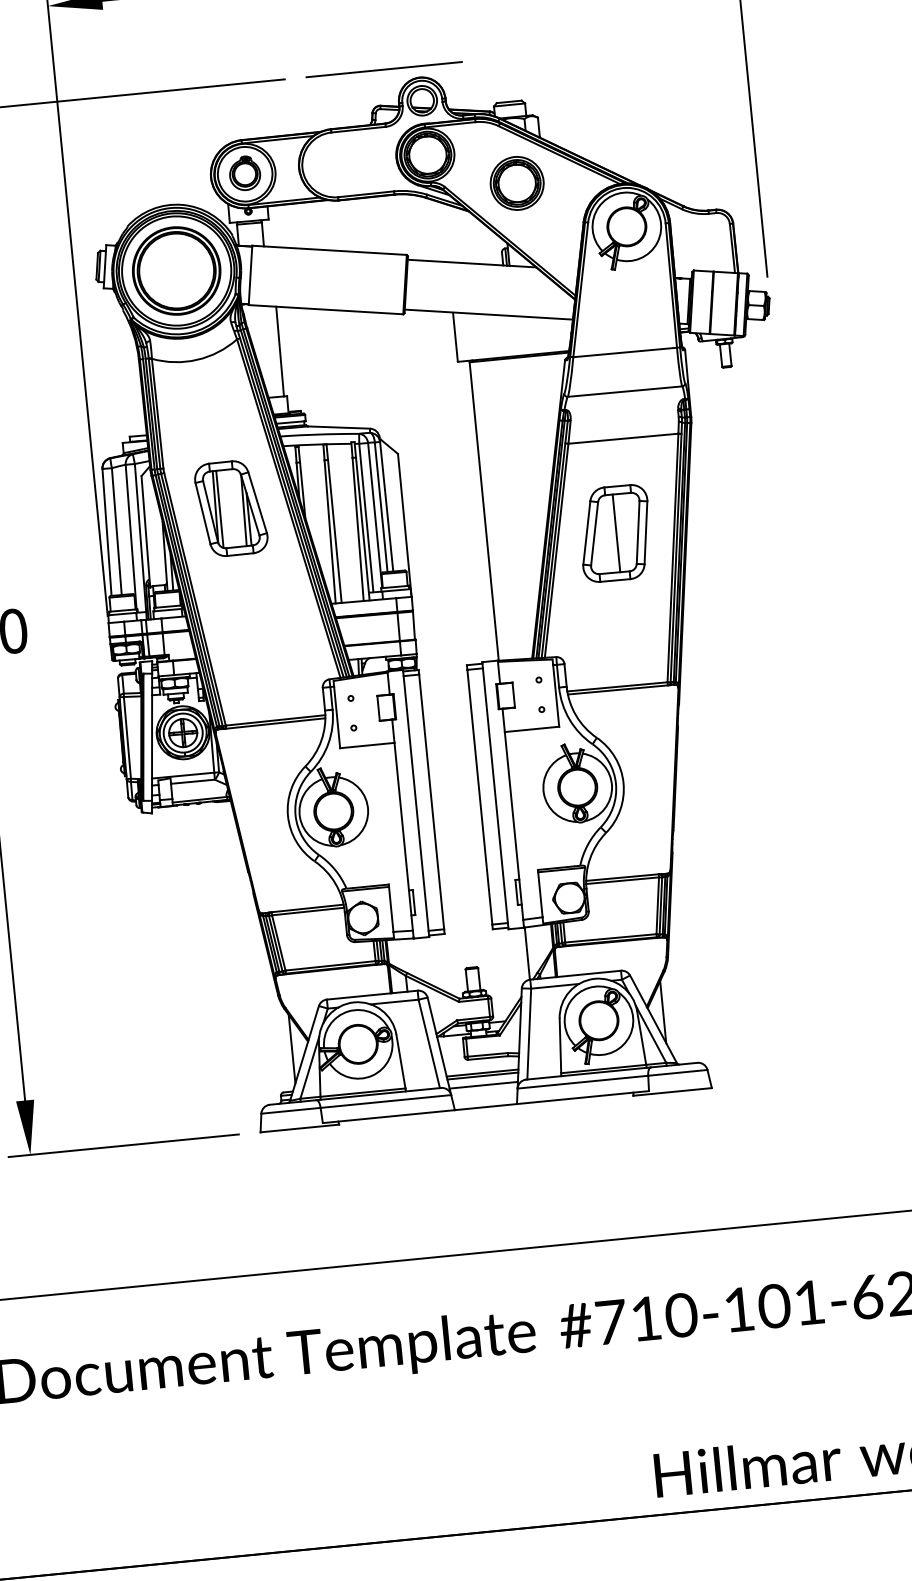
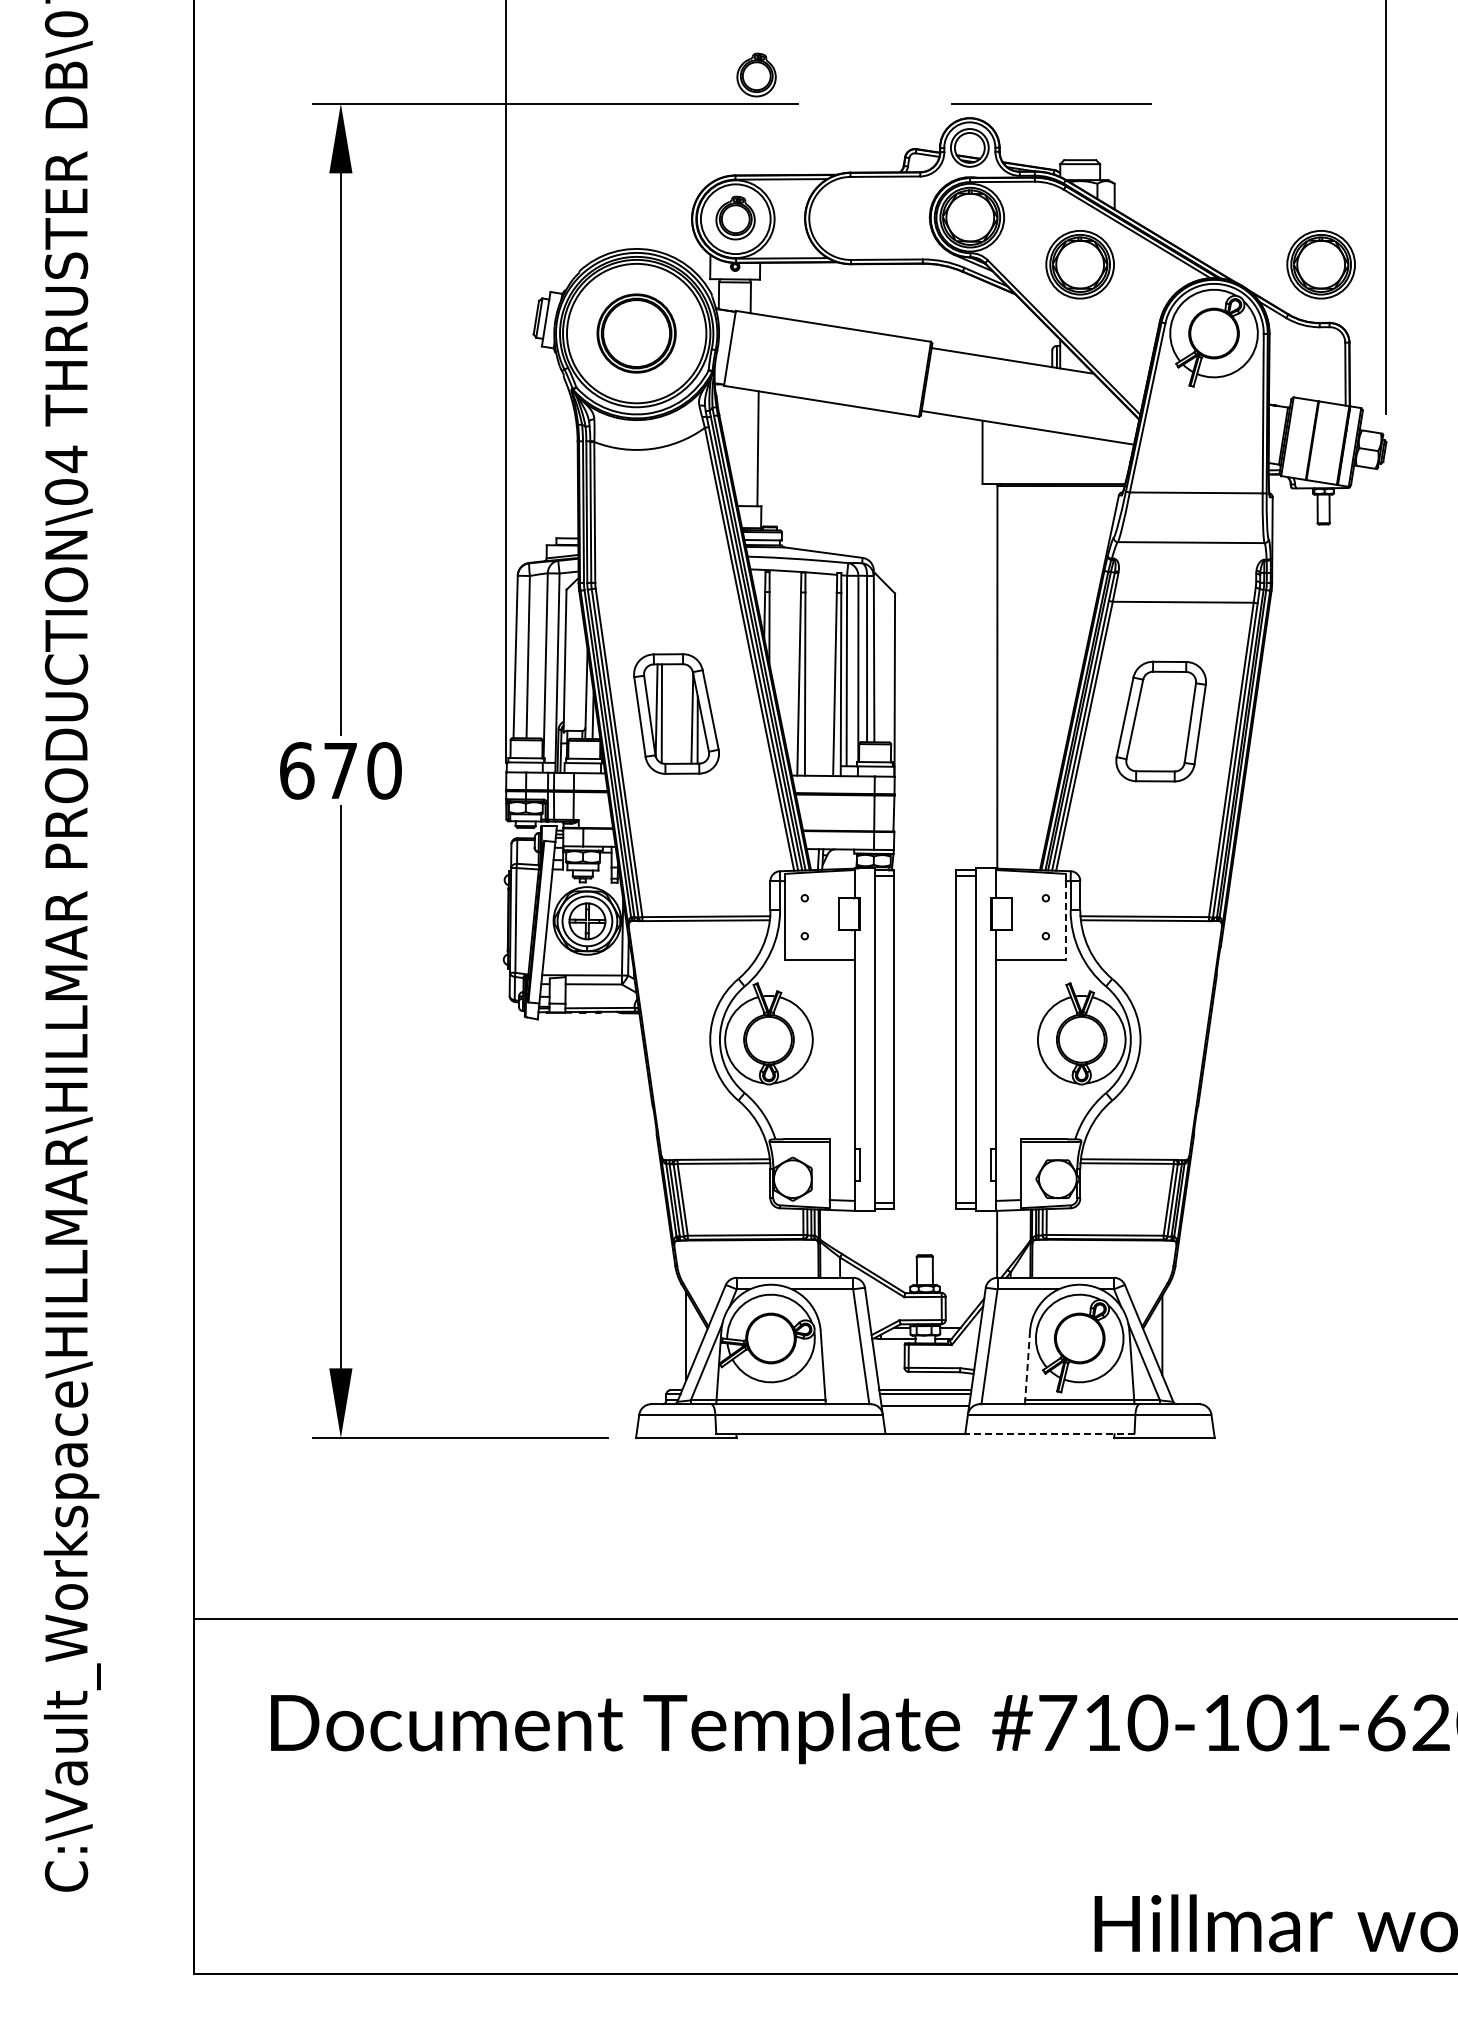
part: (250, 59) -> (756, 74), added
line: (384, 69) -> (1051, 103), moved
part: (704, 164) -> (1320, 264), added
part: (176, 270) -> (636, 333), size x0.7
part: (231, 508) -> (676, 713), moved
line: (616, 533) -> (1162, 721), removed
line: (555, 695) -> (1065, 920), solid -> dashed
line: (560, 1045) -> (1027, 1365), solid -> dashed
line: (582, 1097) -> (1049, 1434), solid -> dashed

